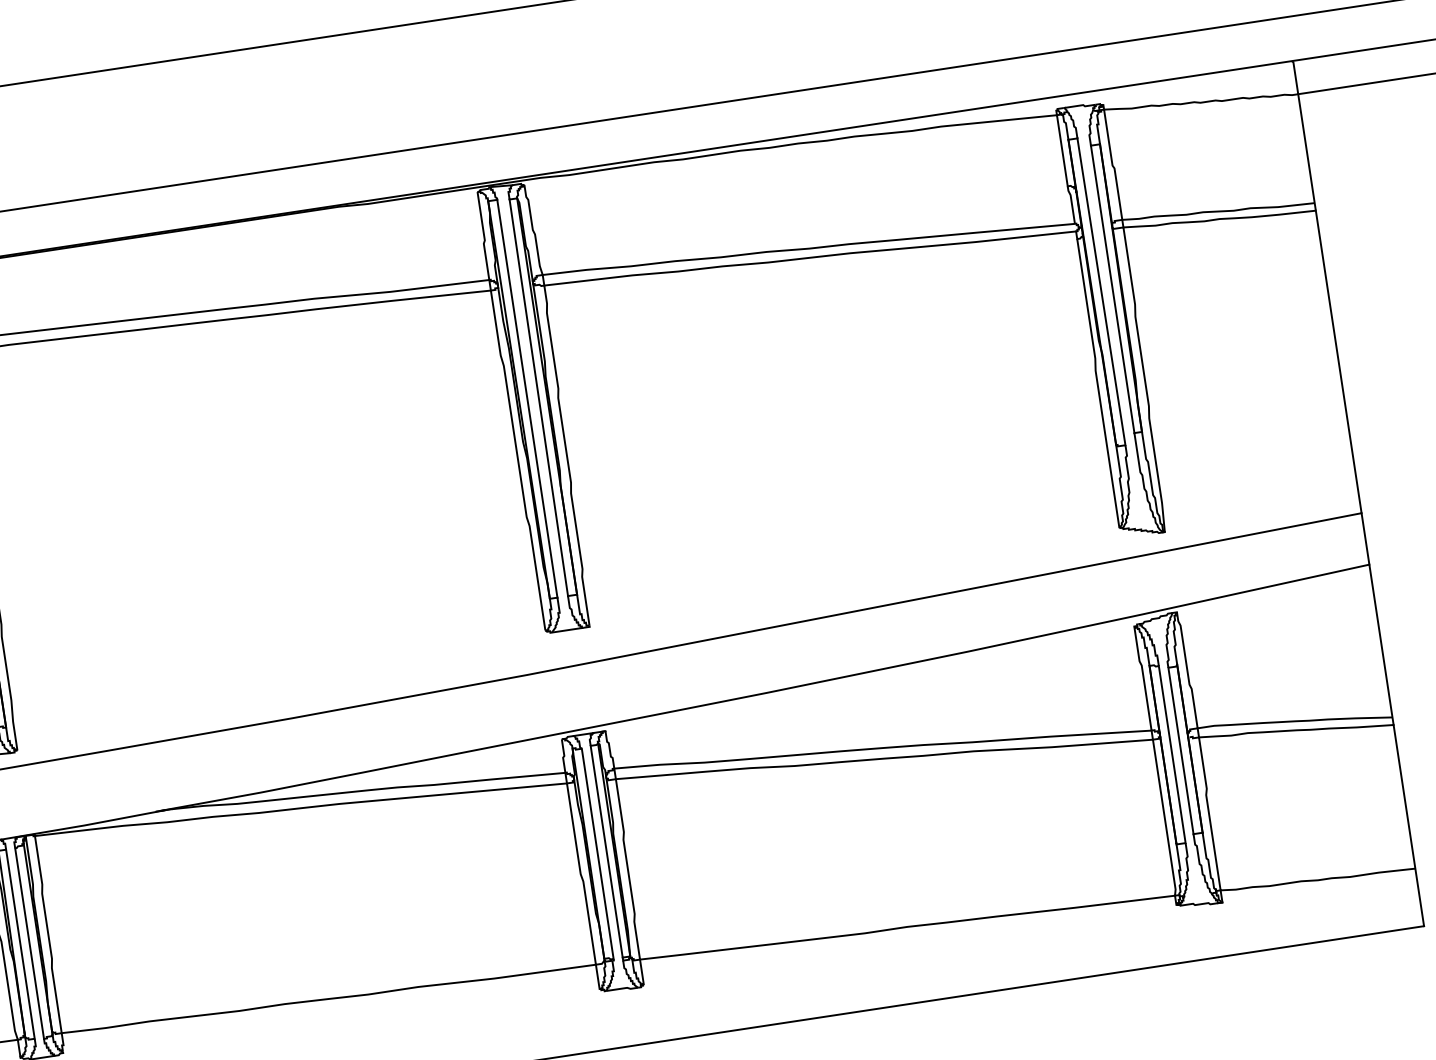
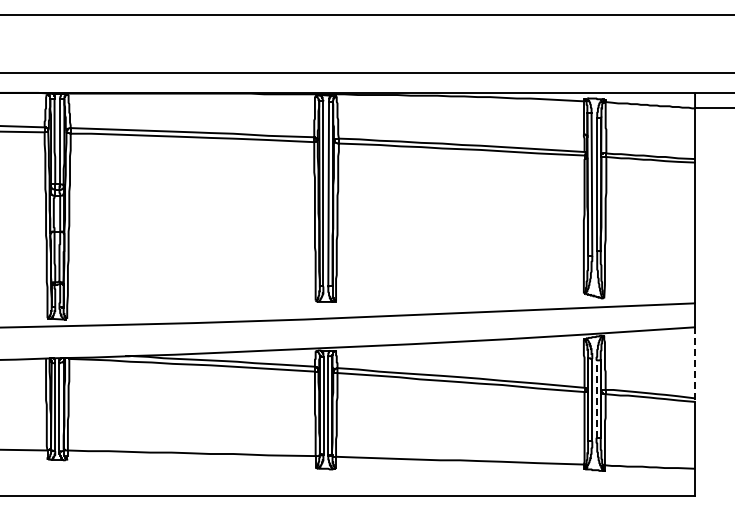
line: (1382, 646) -> (695, 365), solid -> dashed
line: (1181, 751) -> (596, 399), solid -> dashed

